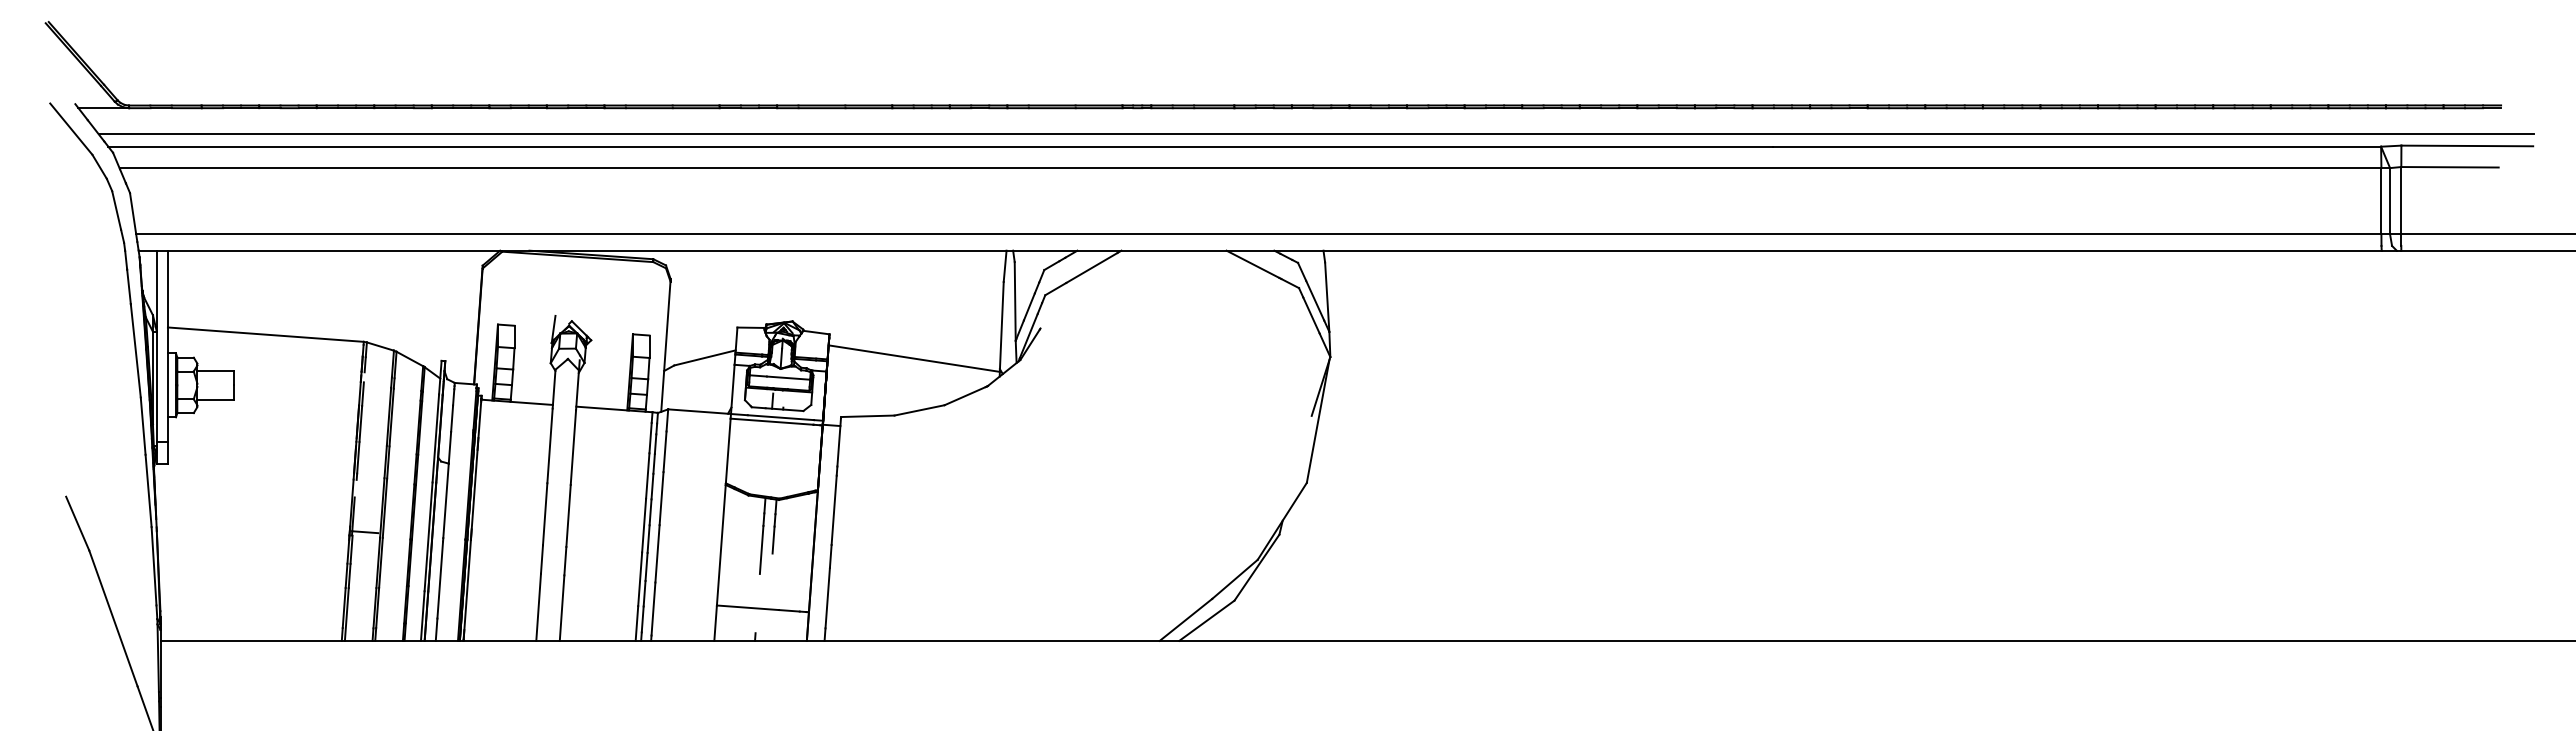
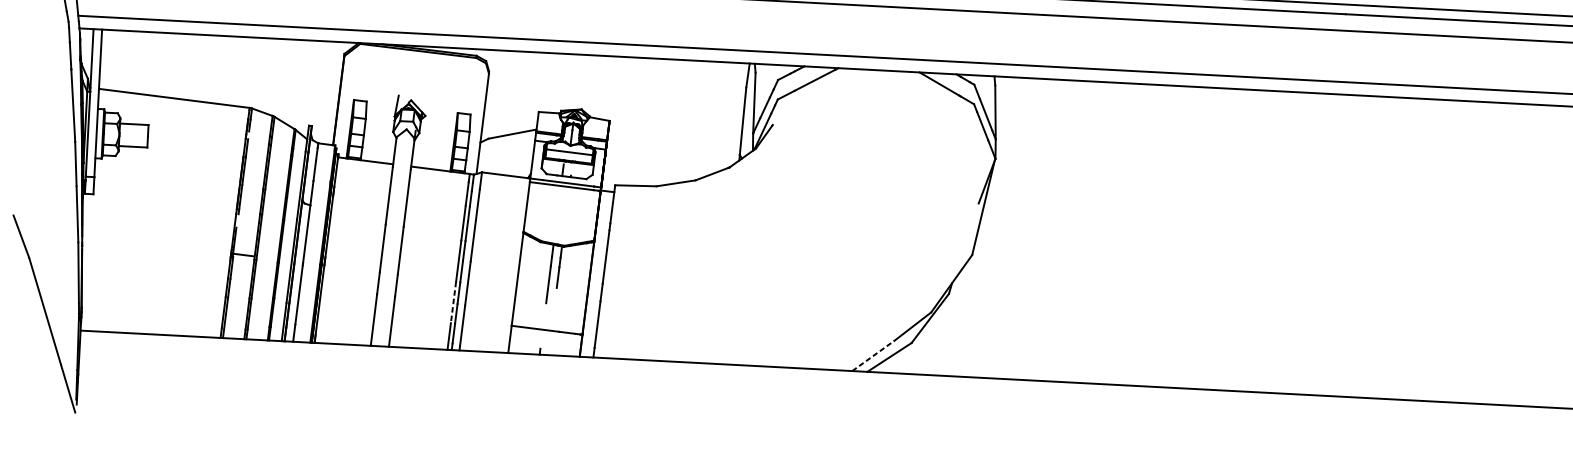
line: (913, 358) -> (673, 143), removed
line: (640, 579) -> (453, 302), solid -> dashed
line: (1186, 619) -> (873, 355), solid -> dashed

